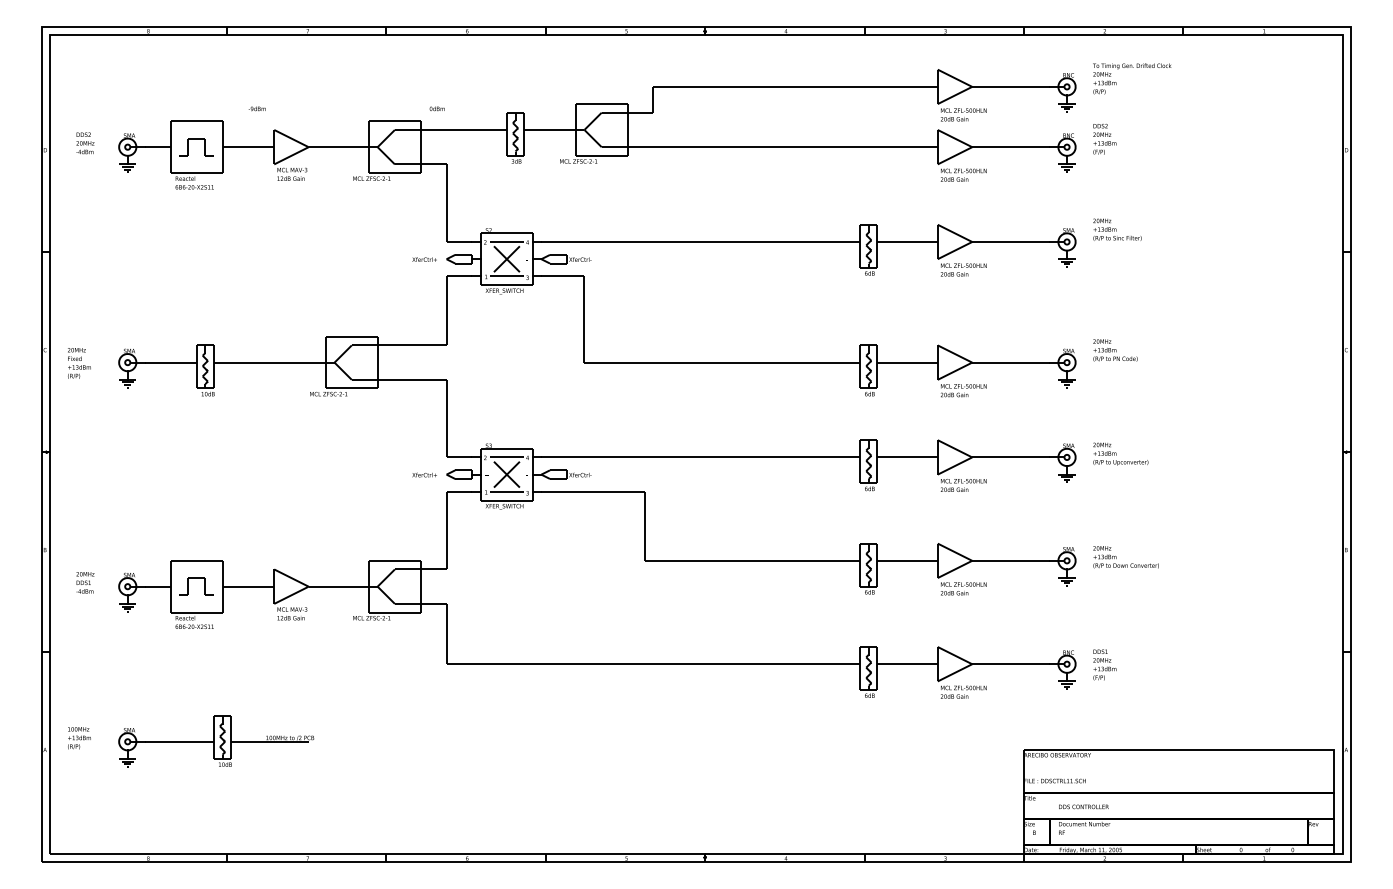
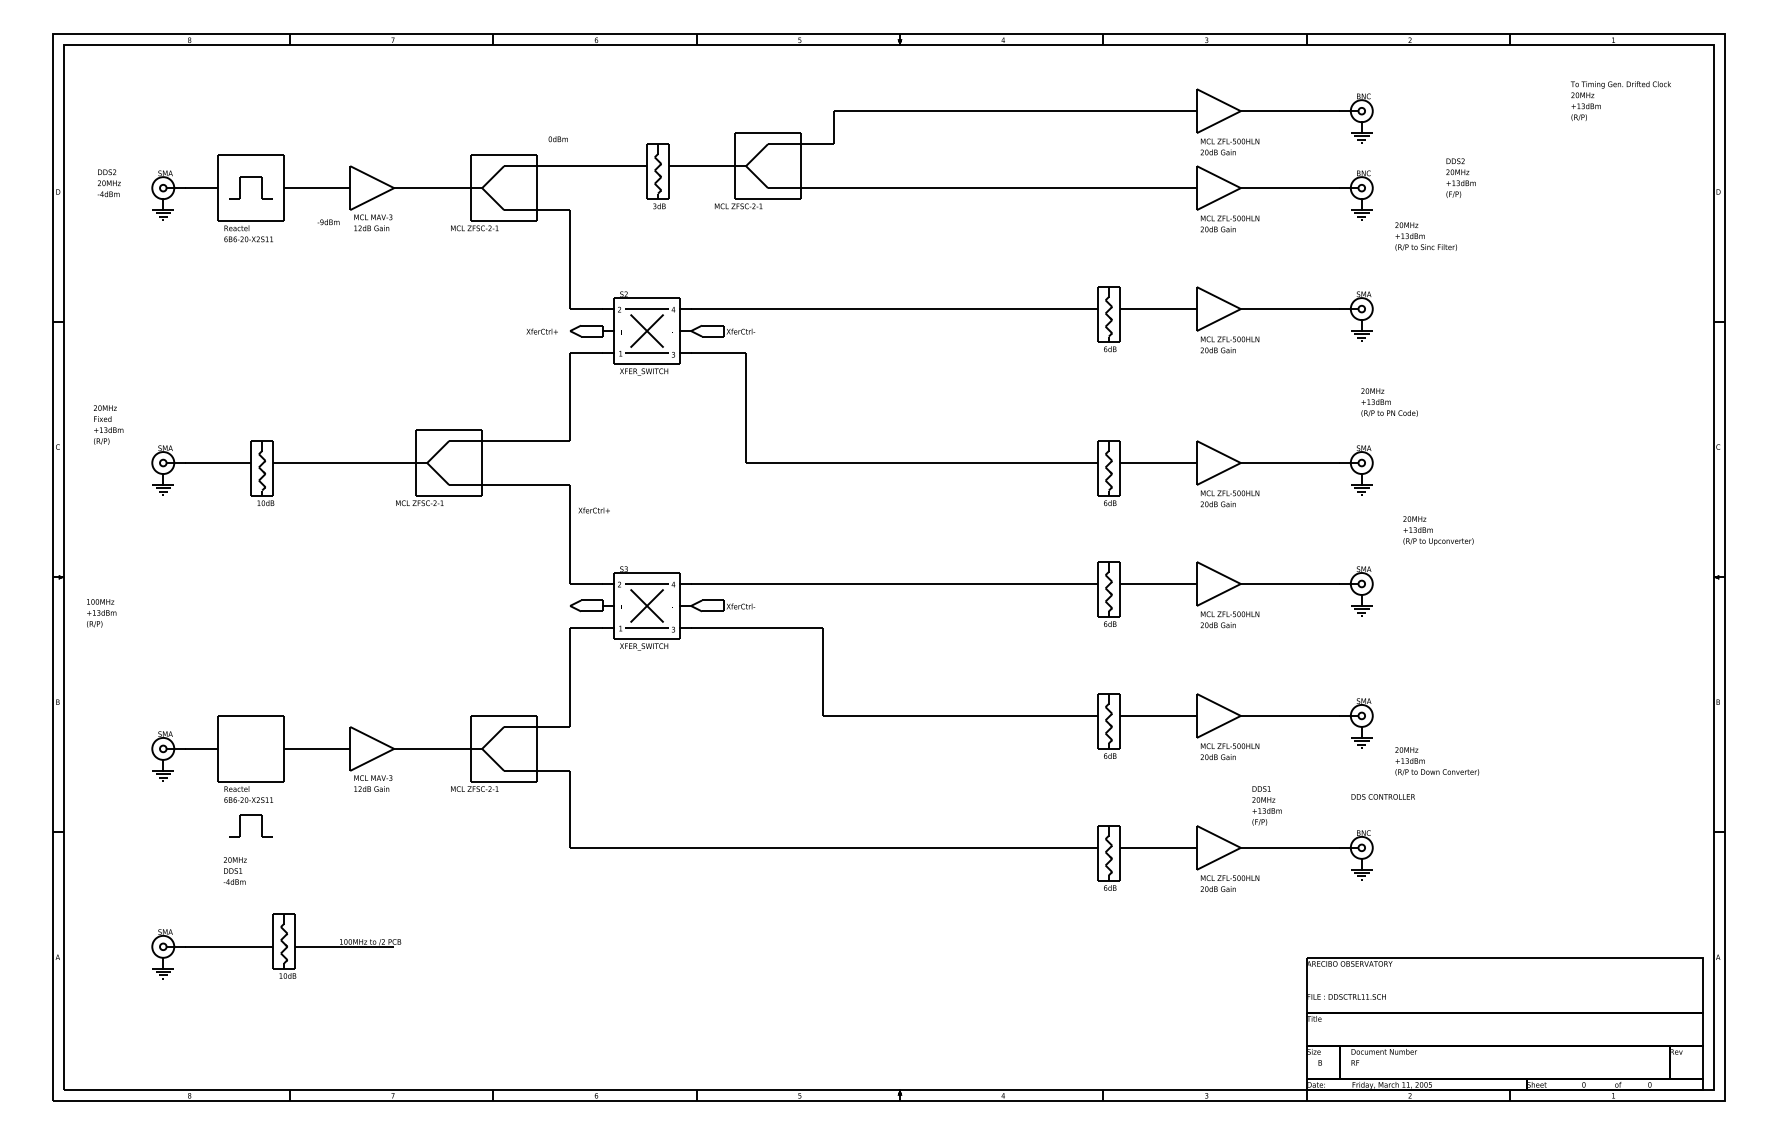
text: (1131, 78) -> (1620, 100), moved
text: (257, 109) -> (328, 222), moved
text: (1104, 138) -> (1460, 177), moved
text: (1116, 229) -> (1425, 236), moved
text: (1115, 350) -> (1389, 402), moved
text: (79, 362) -> (108, 424), moved
text: (1120, 453) -> (1438, 530), moved
text: (424, 475) -> (593, 510), moved
text: (1126, 557) -> (1437, 761), moved
part: (196, 578) -> (250, 815), moved
text: (84, 582) -> (234, 870), moved
text: (1104, 664) -> (1266, 805), moved
text: (79, 738) -> (101, 613), moved
text: (1083, 806) -> (1382, 796), moved

